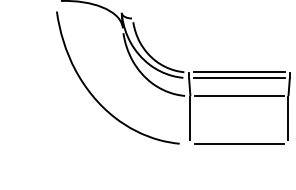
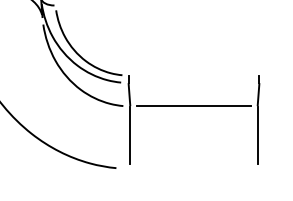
line: (239, 72) -> (194, 75), removed
line: (239, 78) -> (194, 83), removed
line: (239, 144) -> (194, 169), removed

